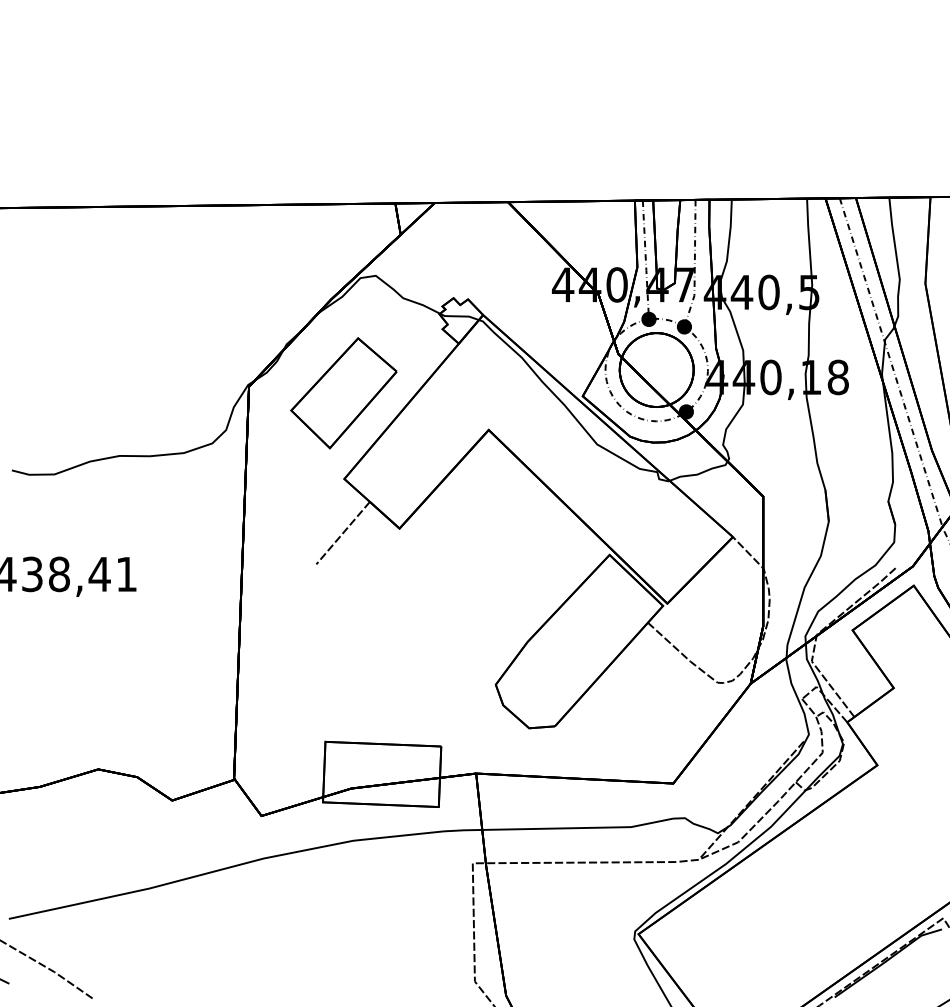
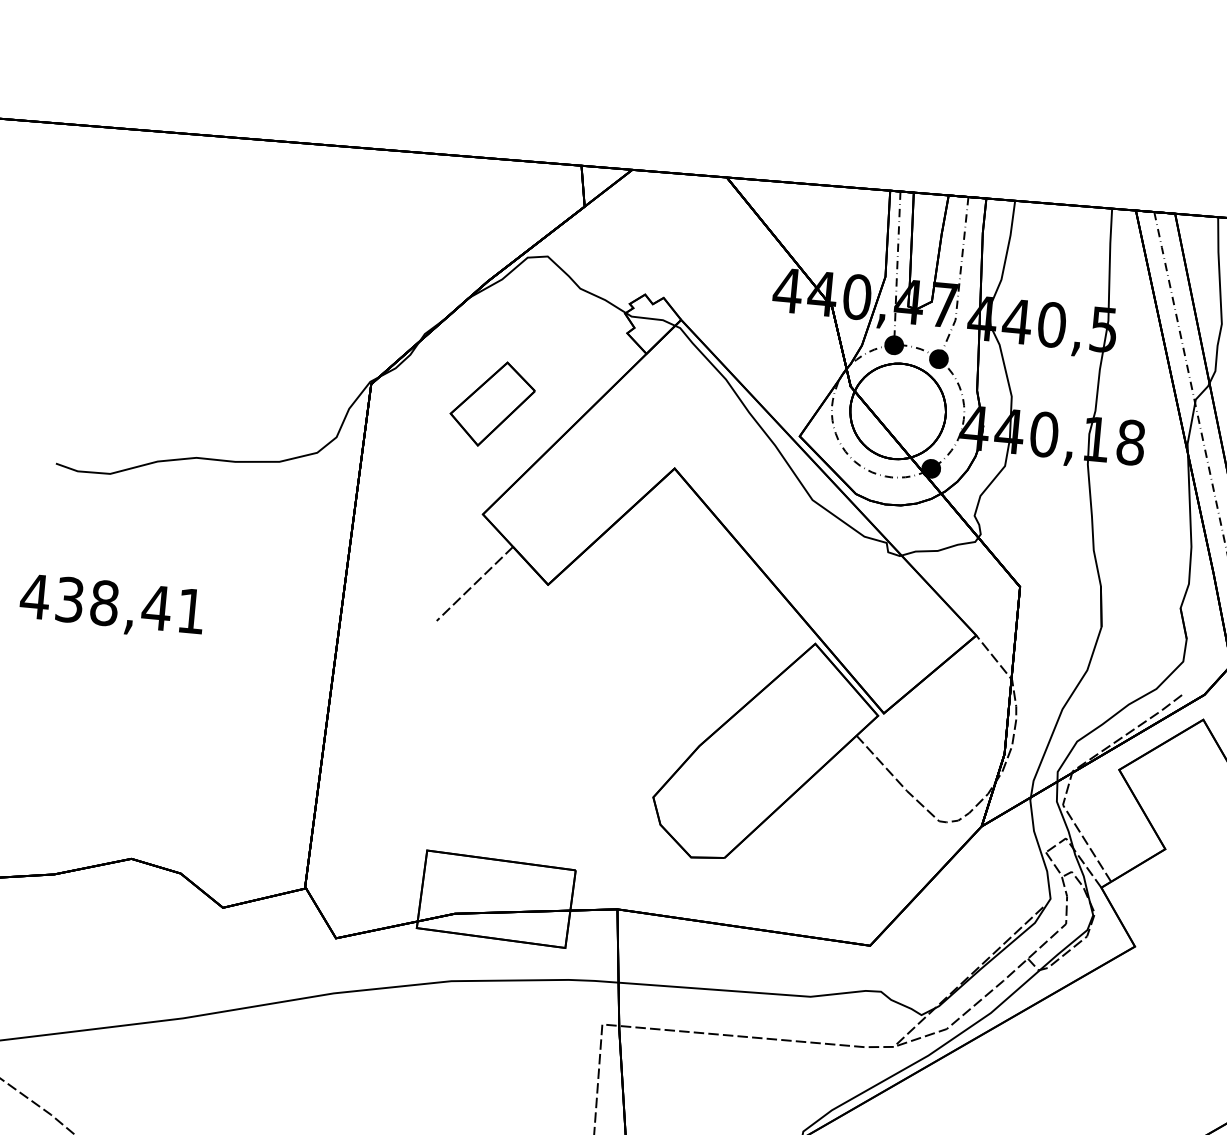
part: (343, 393) -> (492, 404), size x0.6

